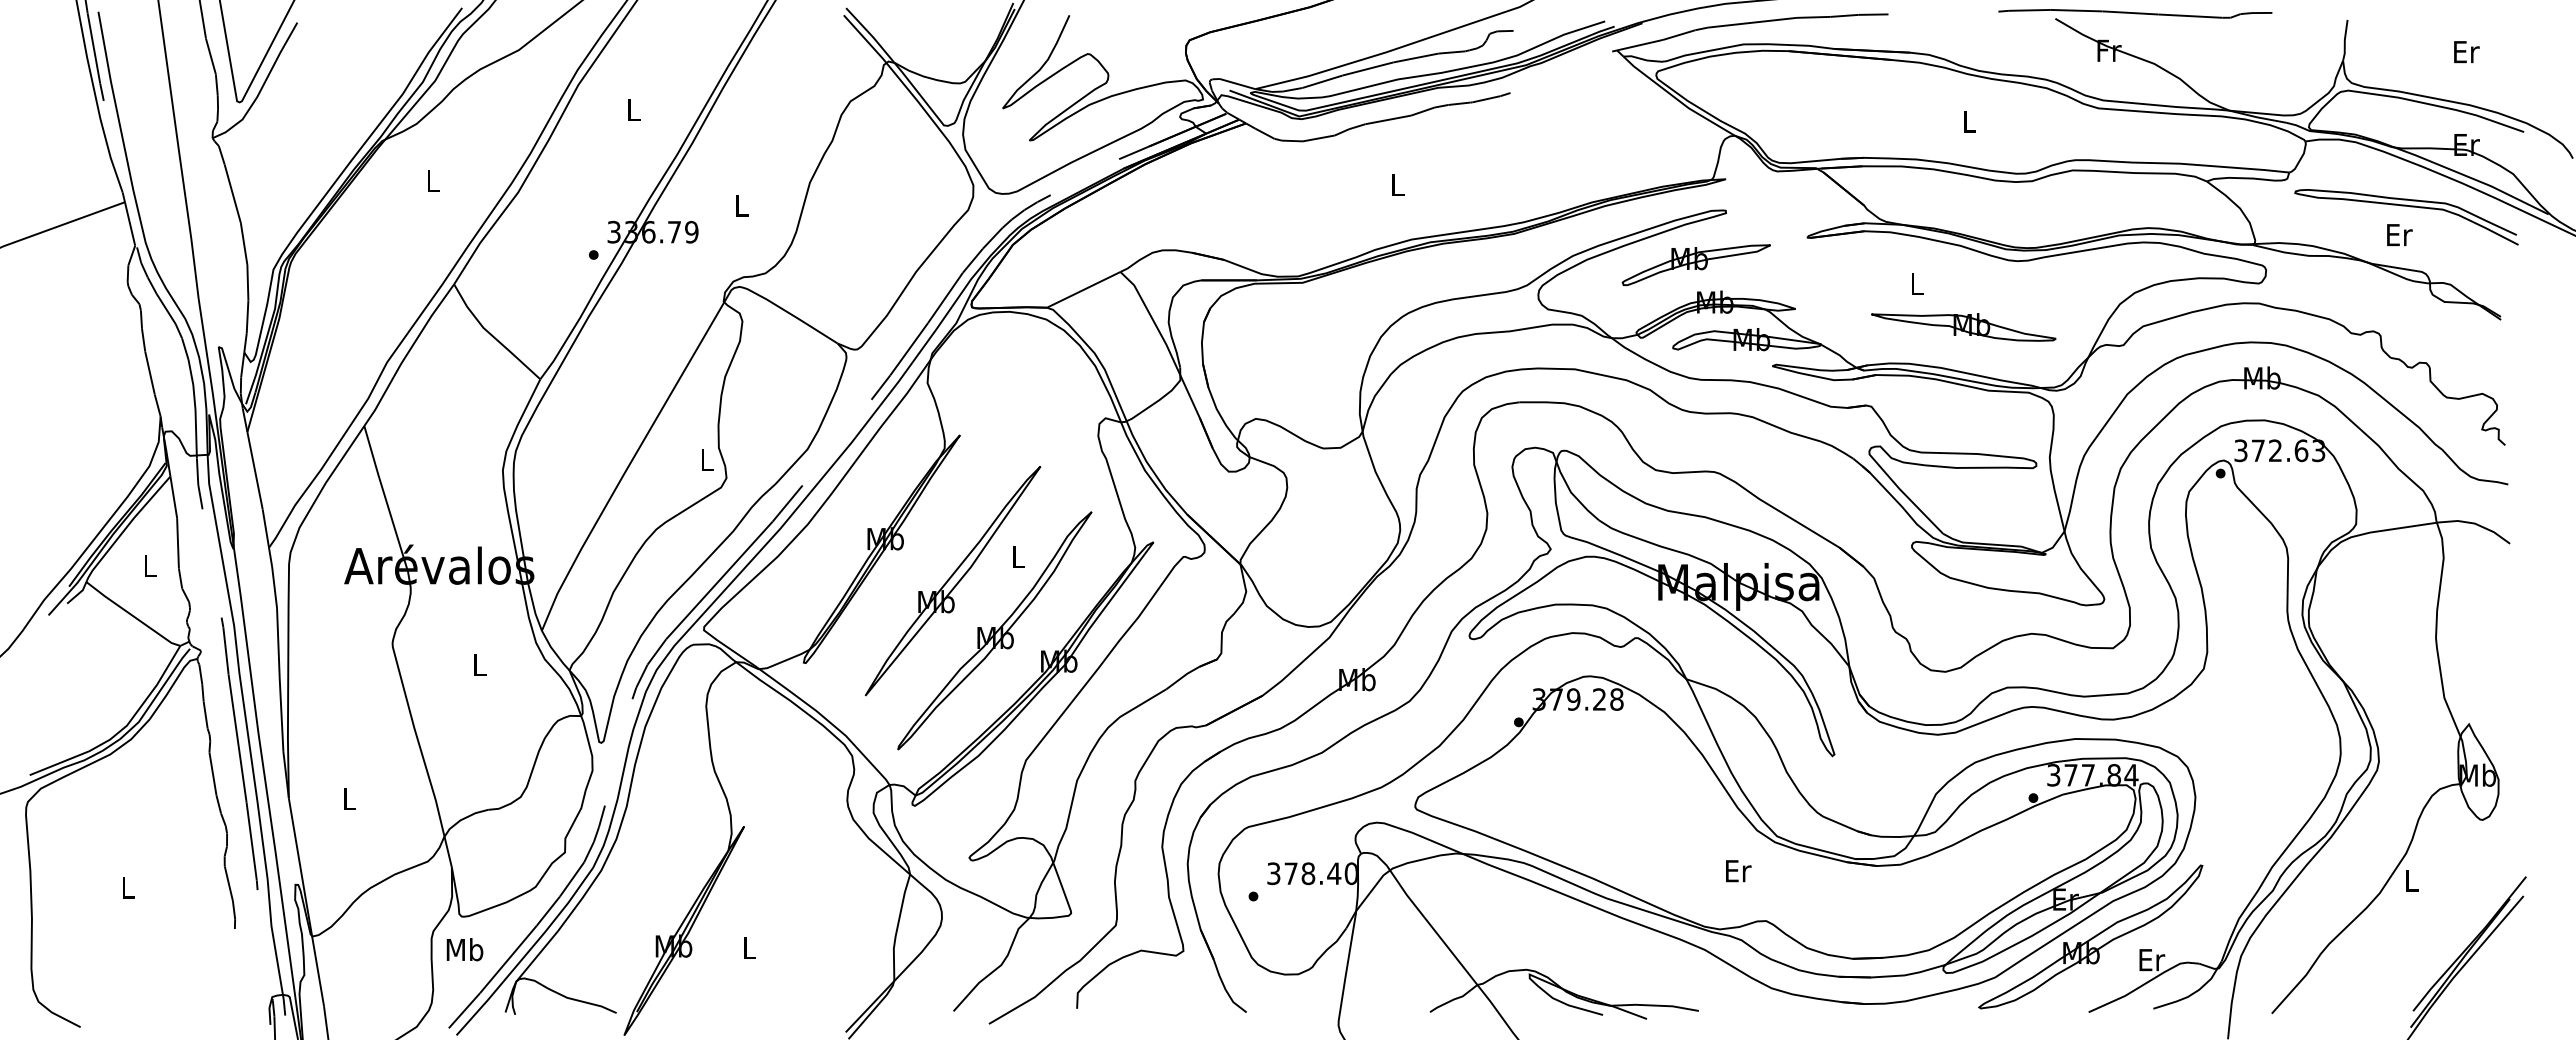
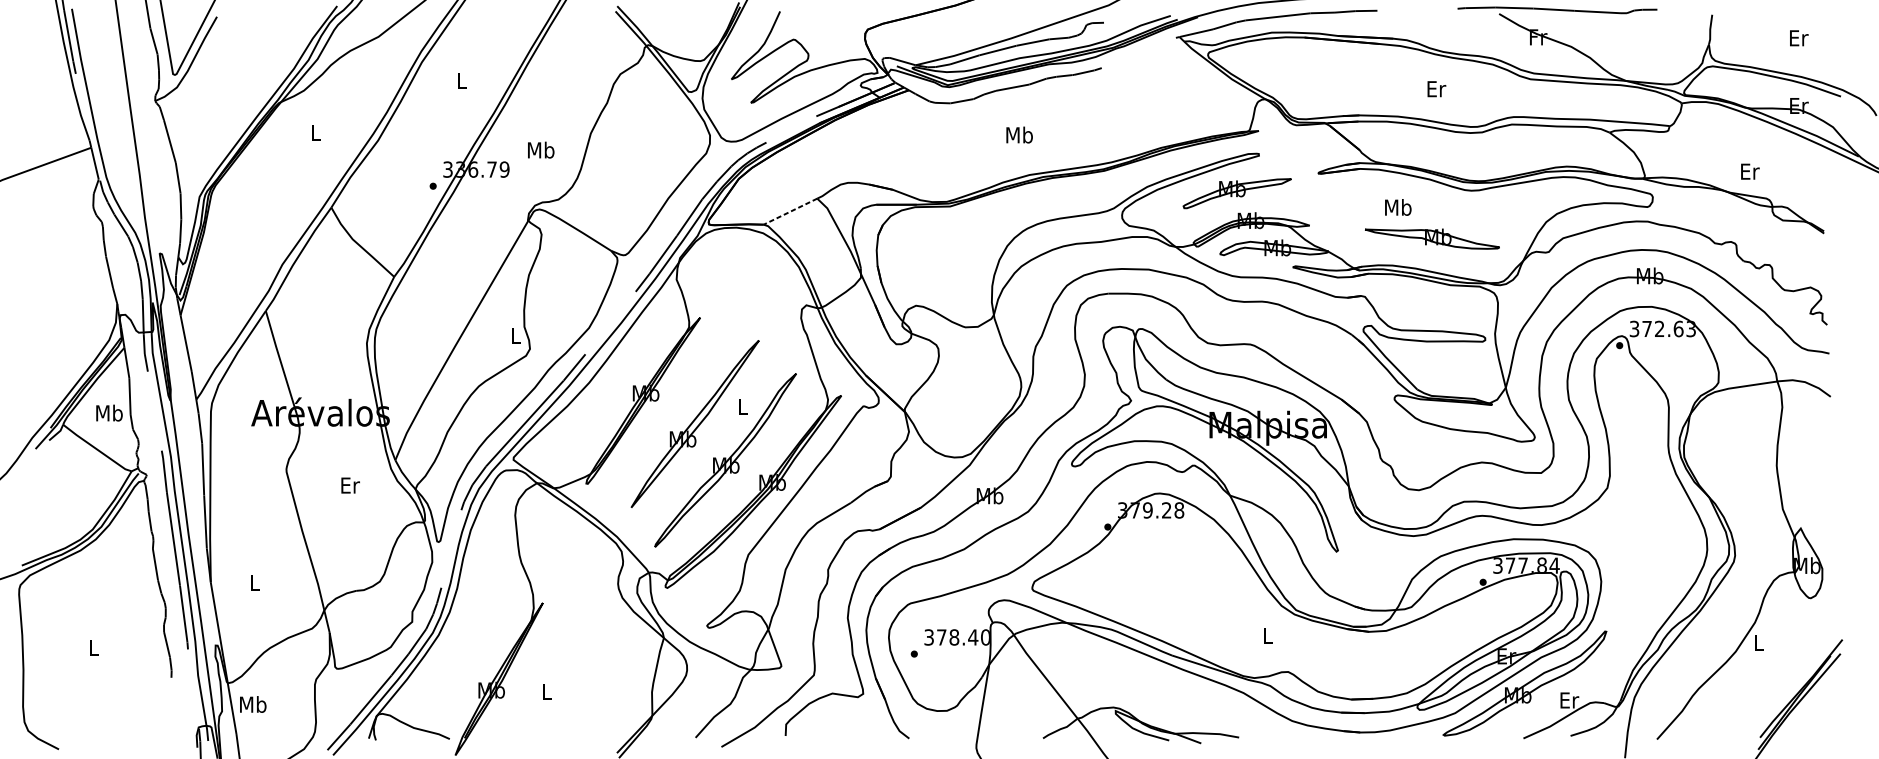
text: (1969, 121) -> (1436, 88), L -> Er
text: (1397, 184) -> (1019, 134), L -> Mb
text: (741, 205) -> (540, 150), L -> Mb
curve: (2410, 207) -> (1758, 151), removed
text: (1917, 283) -> (1398, 207), L -> Mb
line: (1083, 289) -> (790, 211), solid -> dashed
text: (149, 565) -> (109, 412), L -> Mb
text: (480, 665) -> (350, 485), L -> Er
text: (1738, 871) -> (1268, 635), Er -> L
text: (464, 949) -> (252, 704), moved

